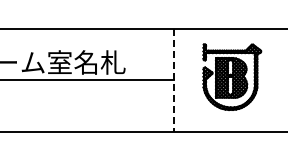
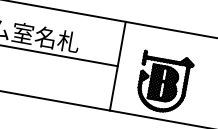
part: (232, 76) -> (164, 82), moved
line: (173, 80) -> (117, 66), dashed -> solid

